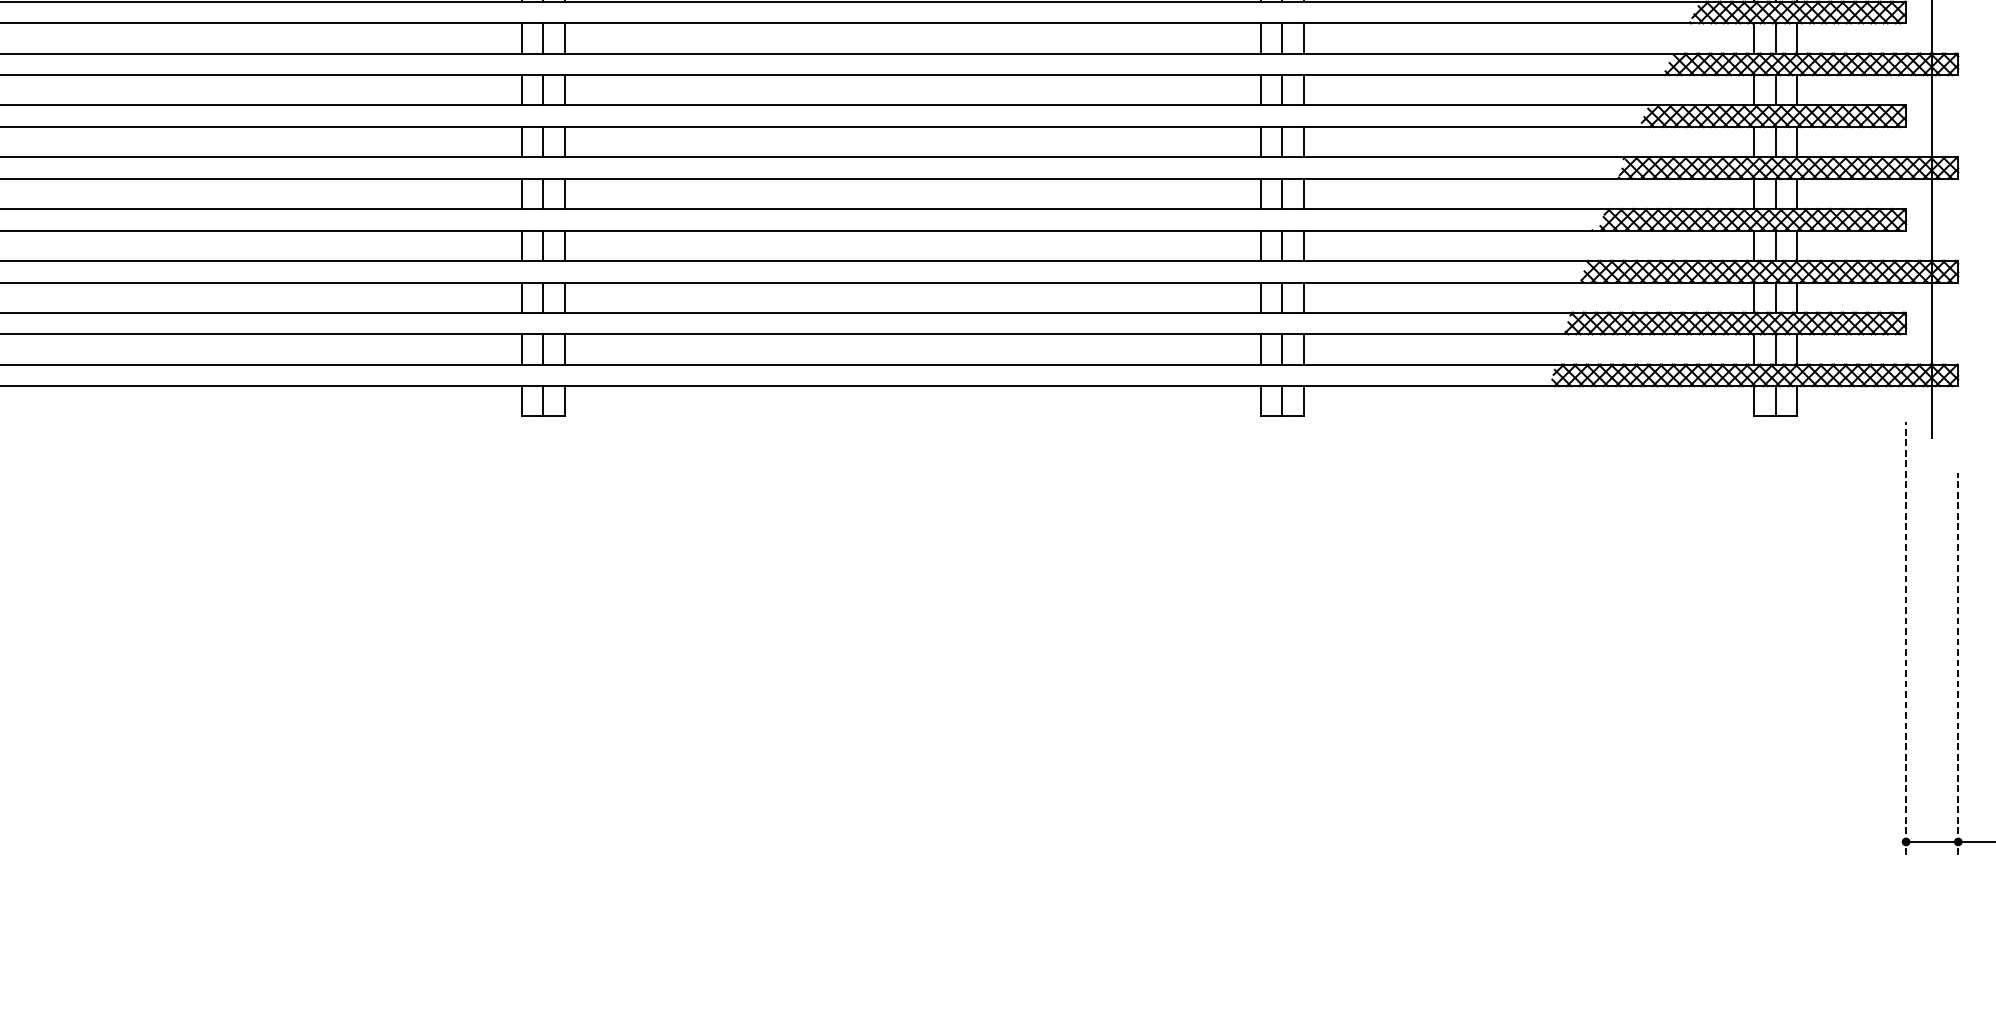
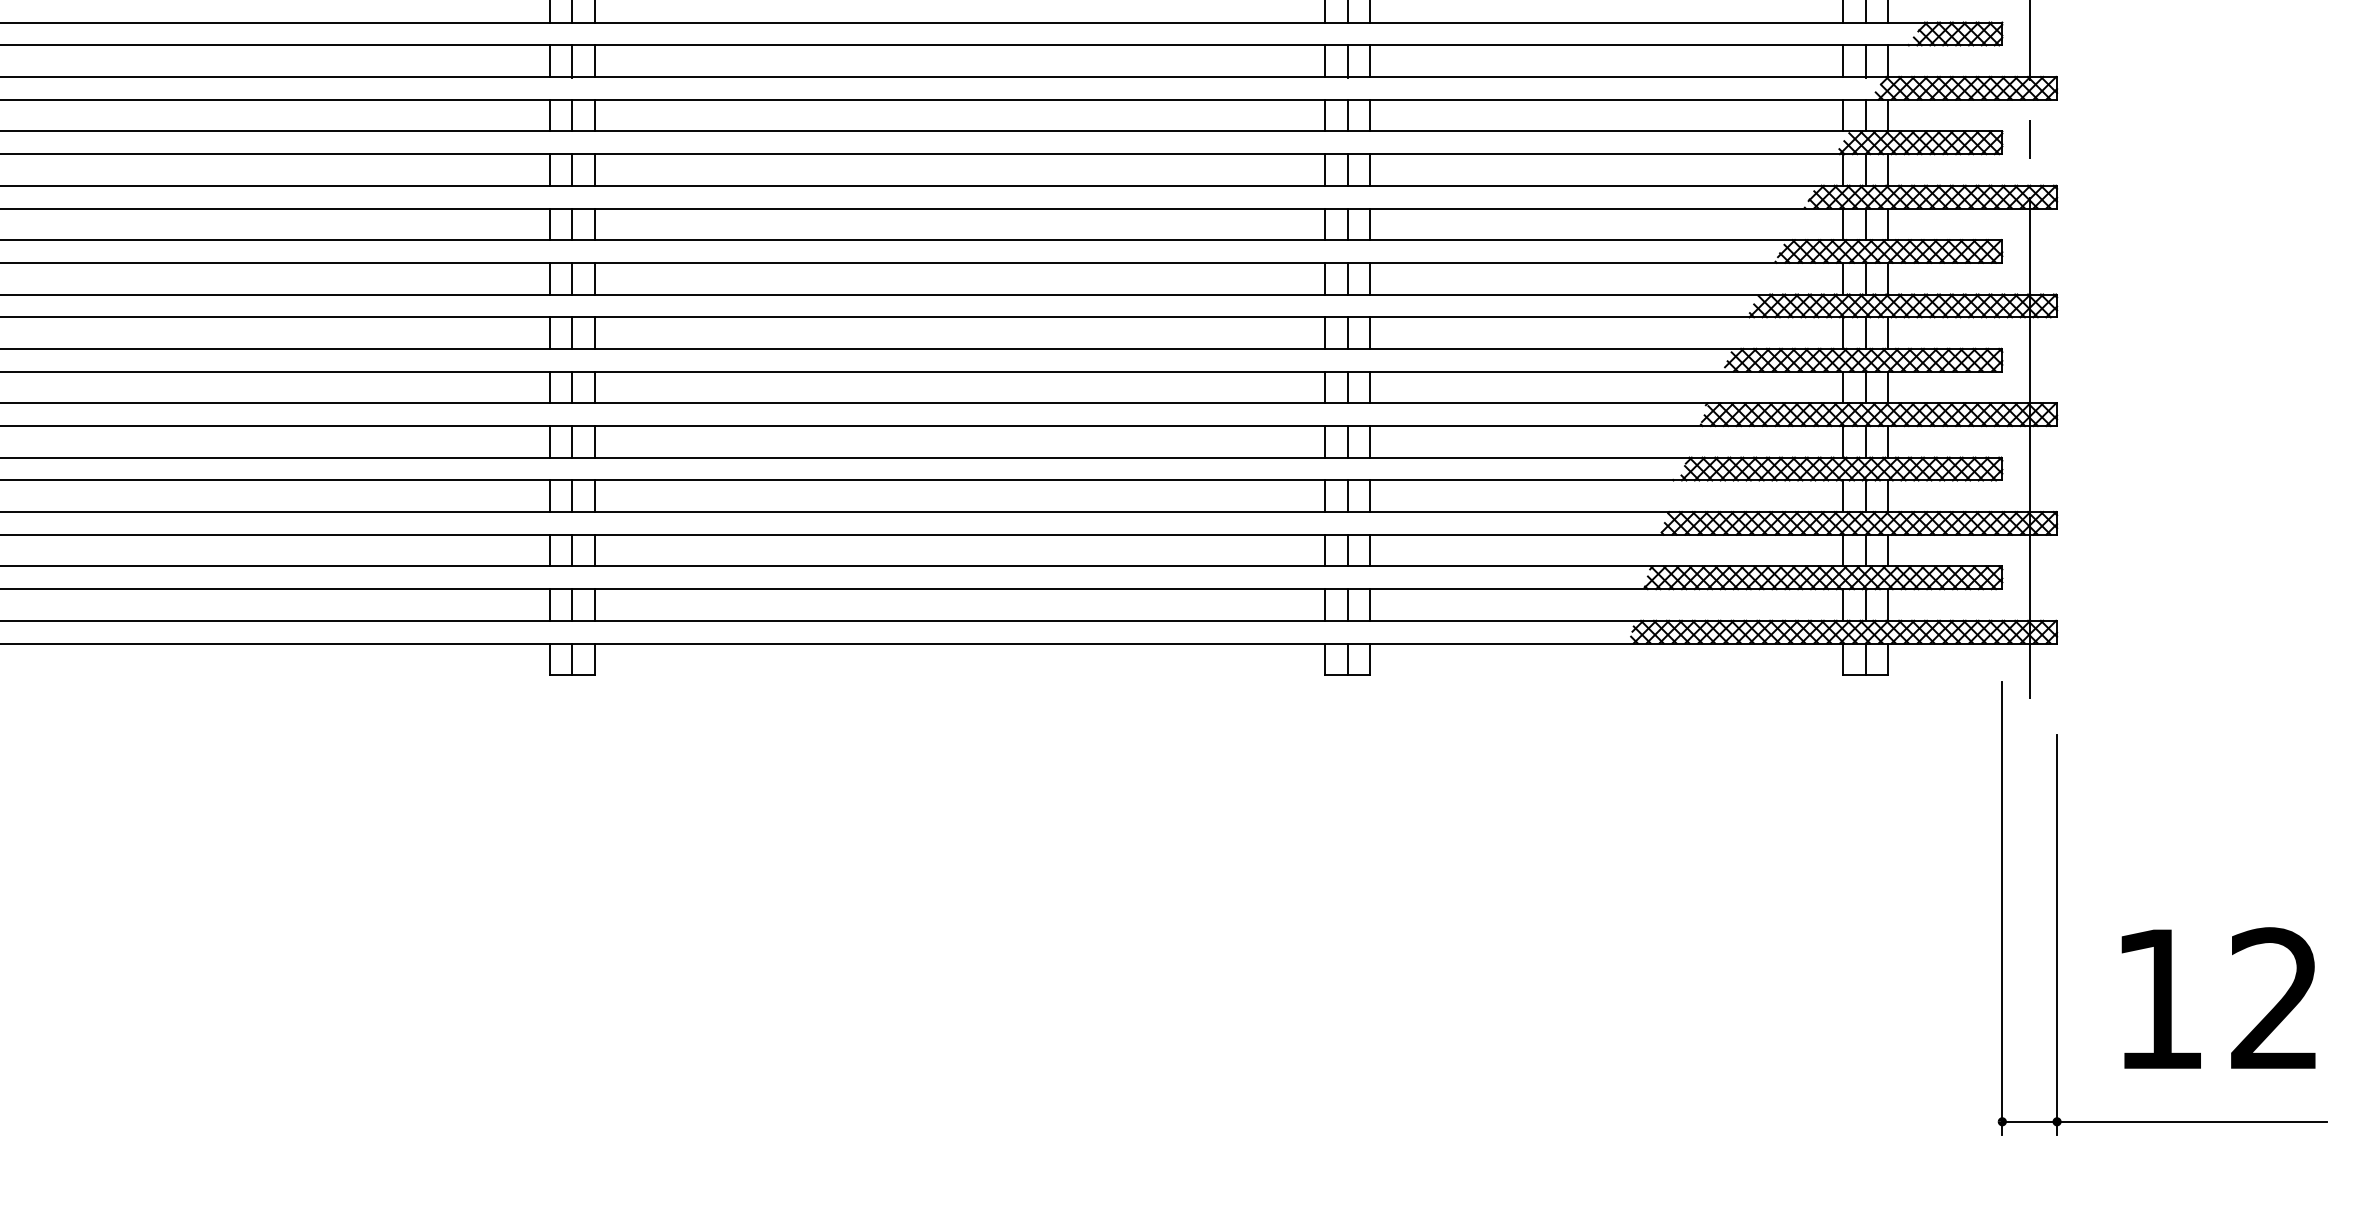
line: (1906, 638) -> (2002, 908), dashed -> solid
line: (1958, 663) -> (2057, 934), dashed -> solid

